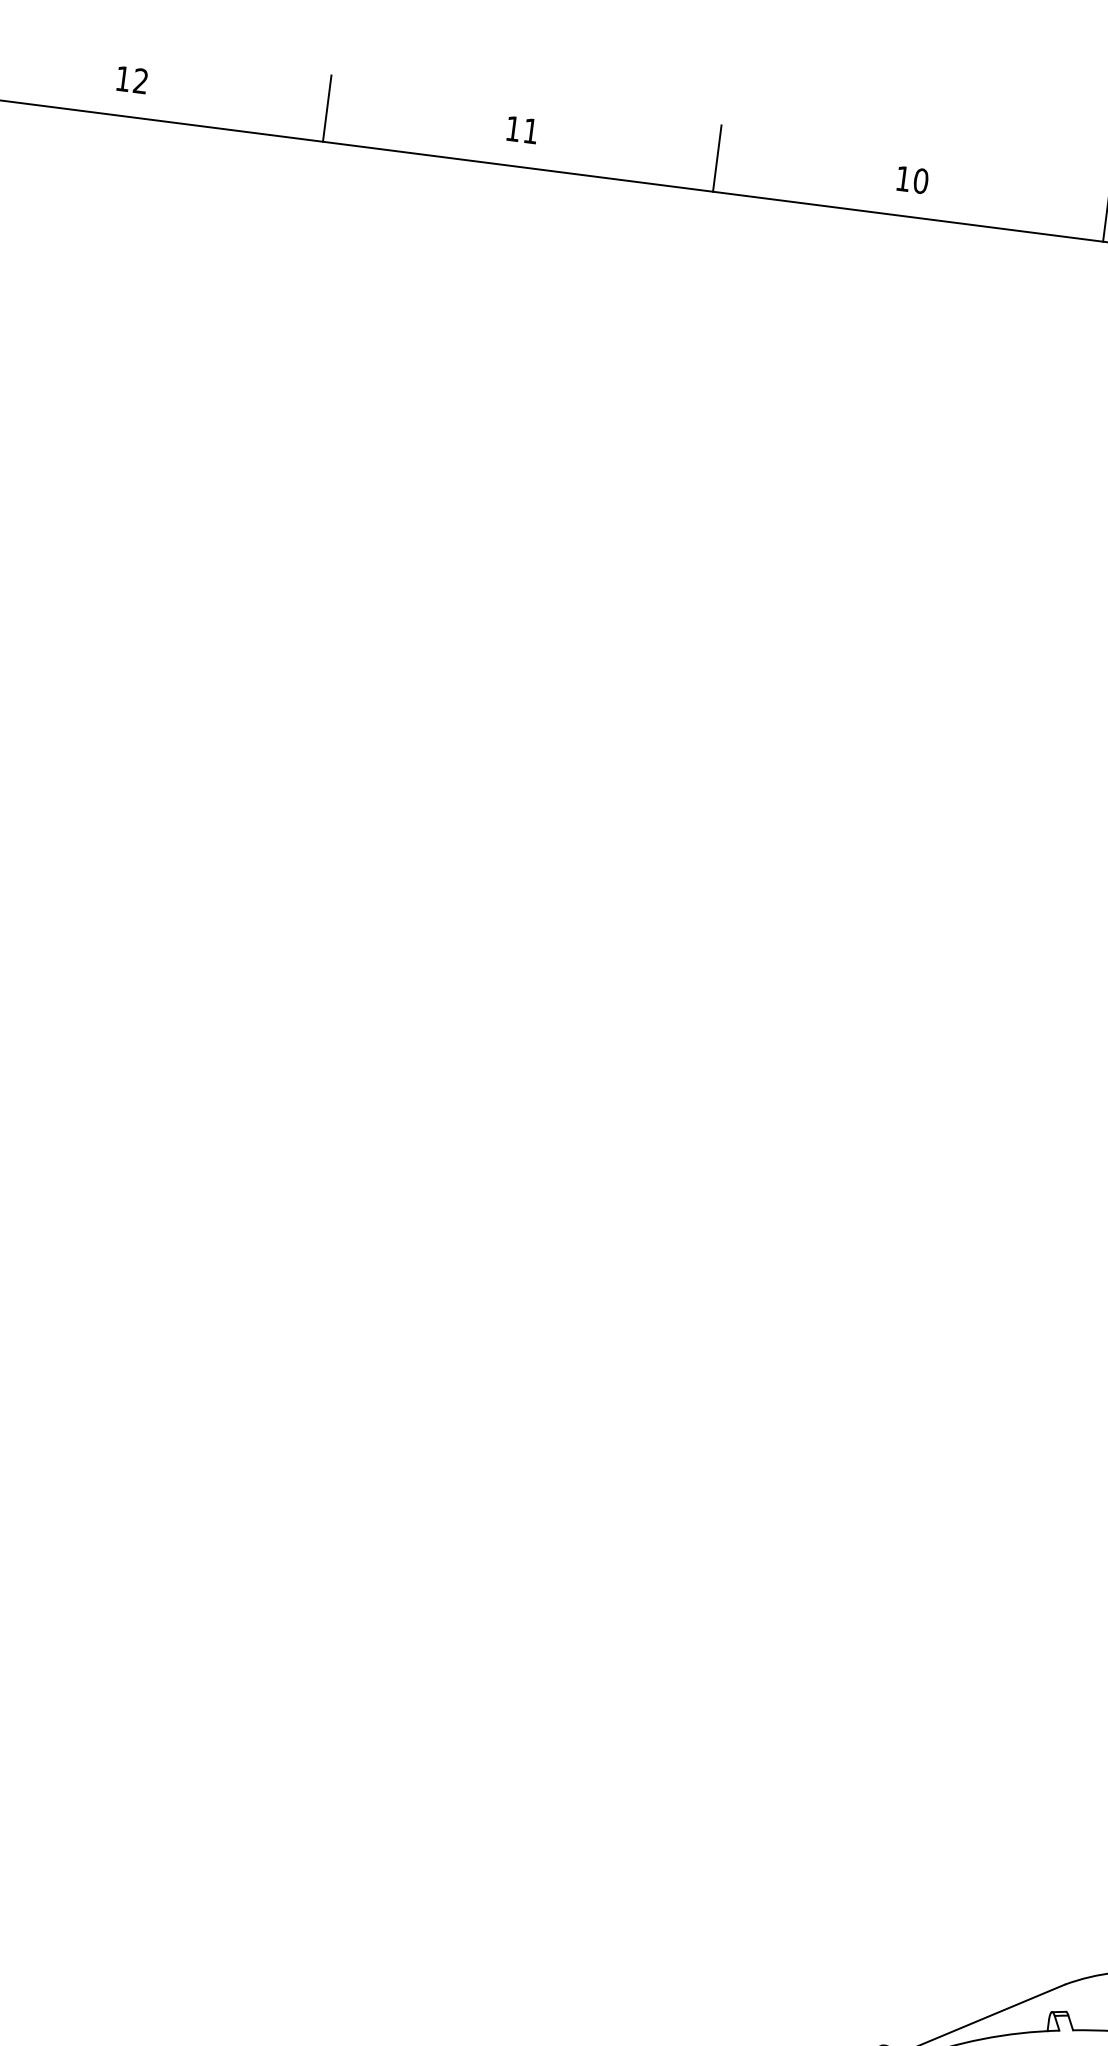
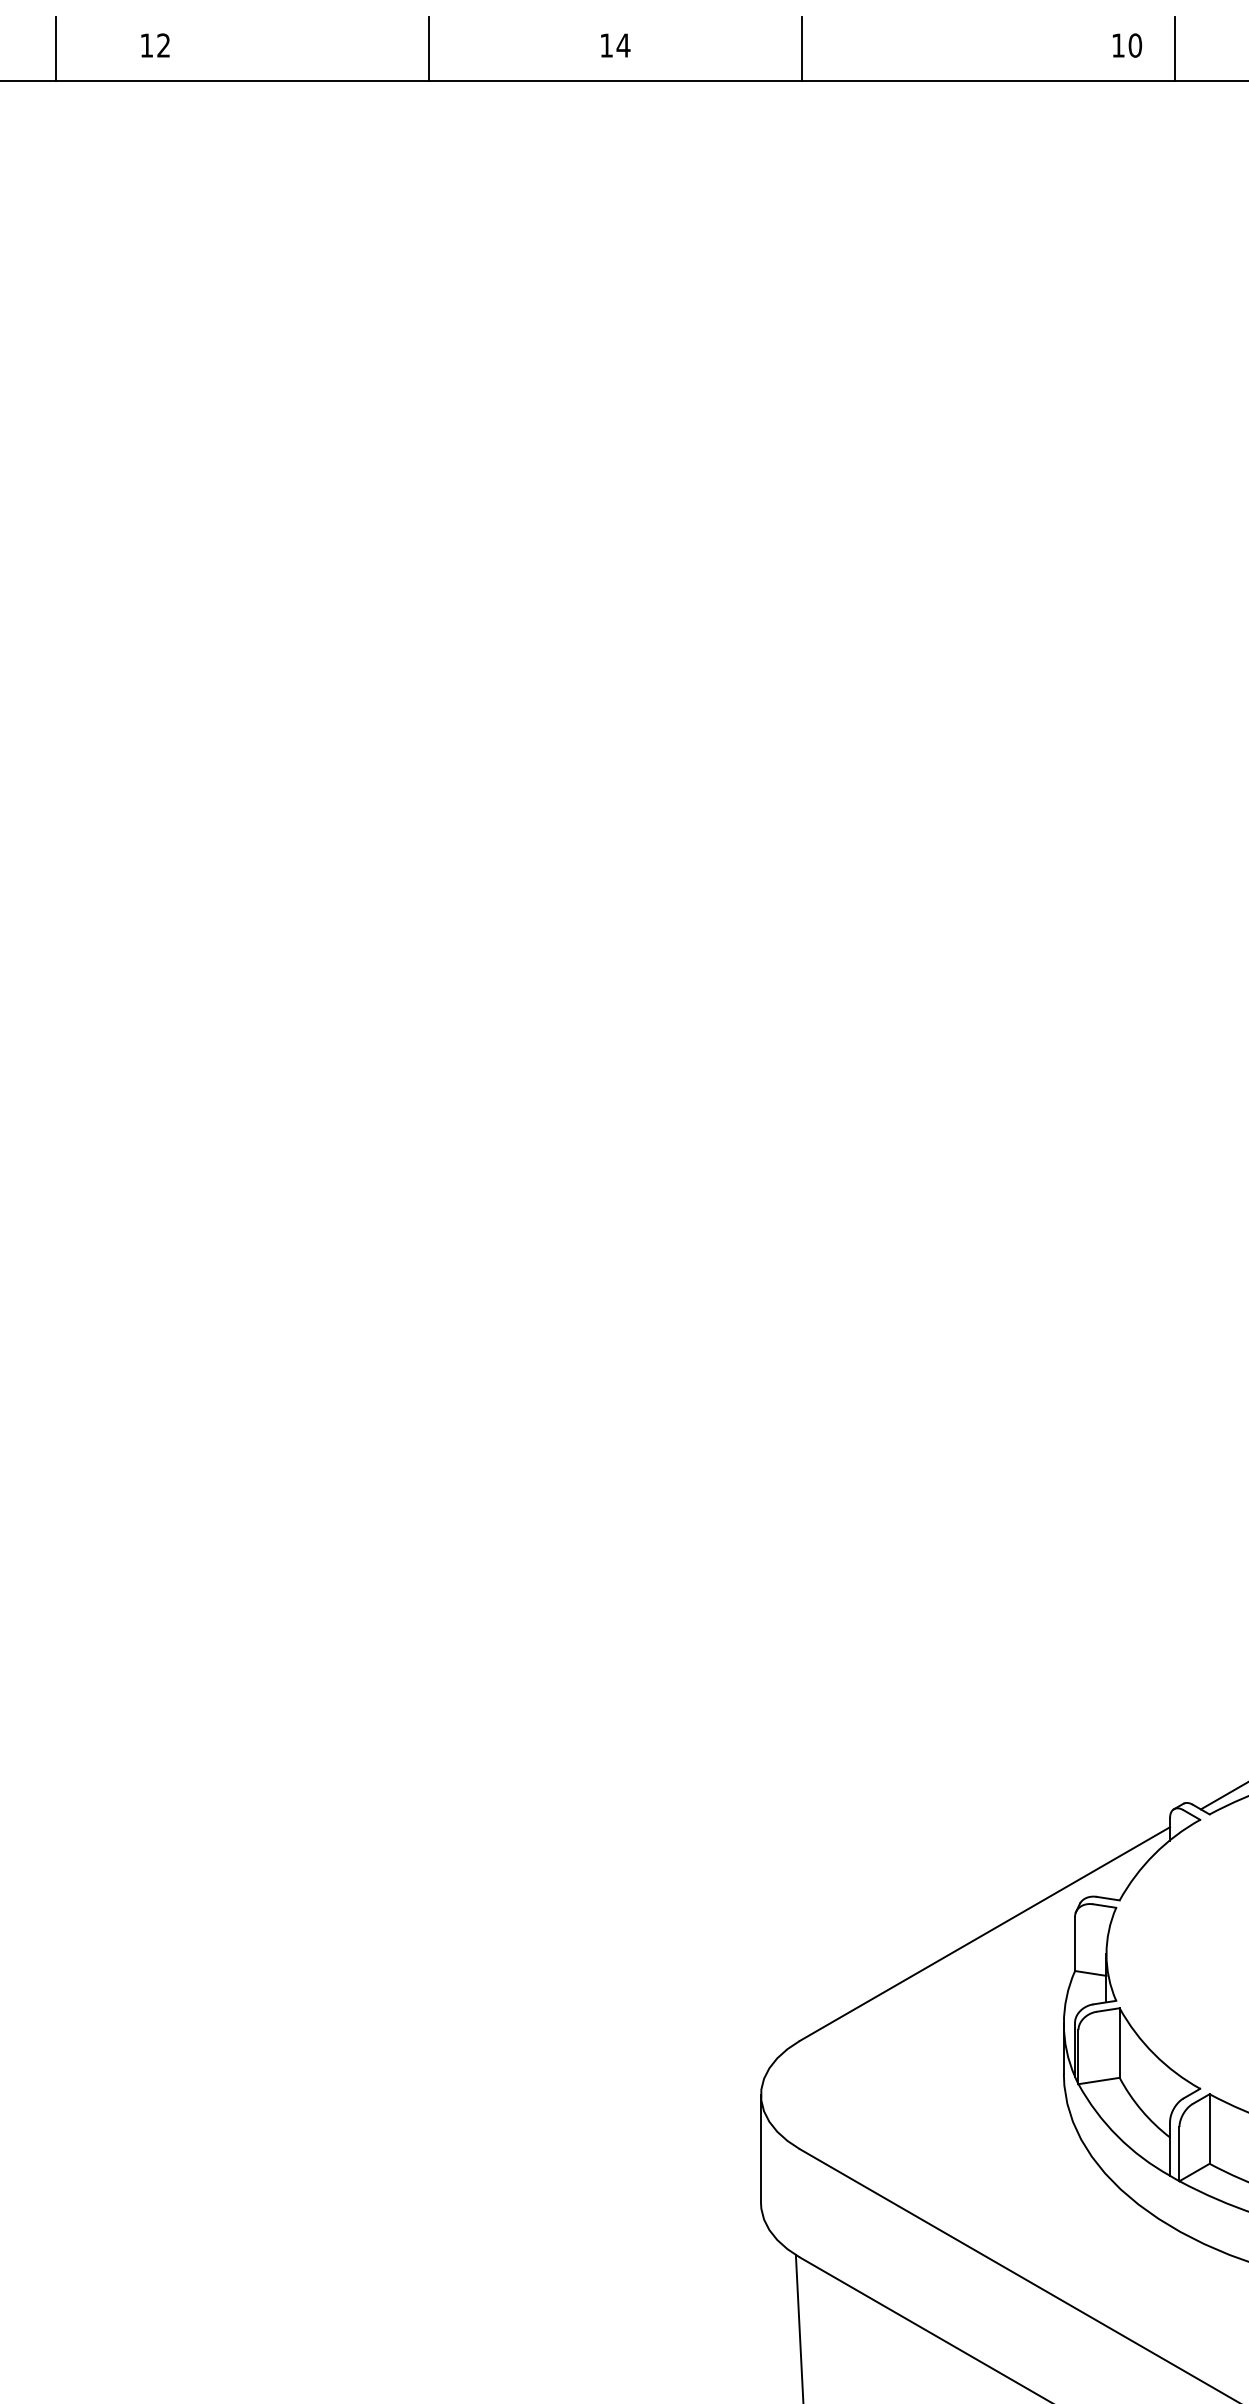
text: (132, 80) -> (155, 45), moved
text: (530, 131) -> (623, 45), 11 -> 14
text: (912, 180) -> (1127, 45), moved

